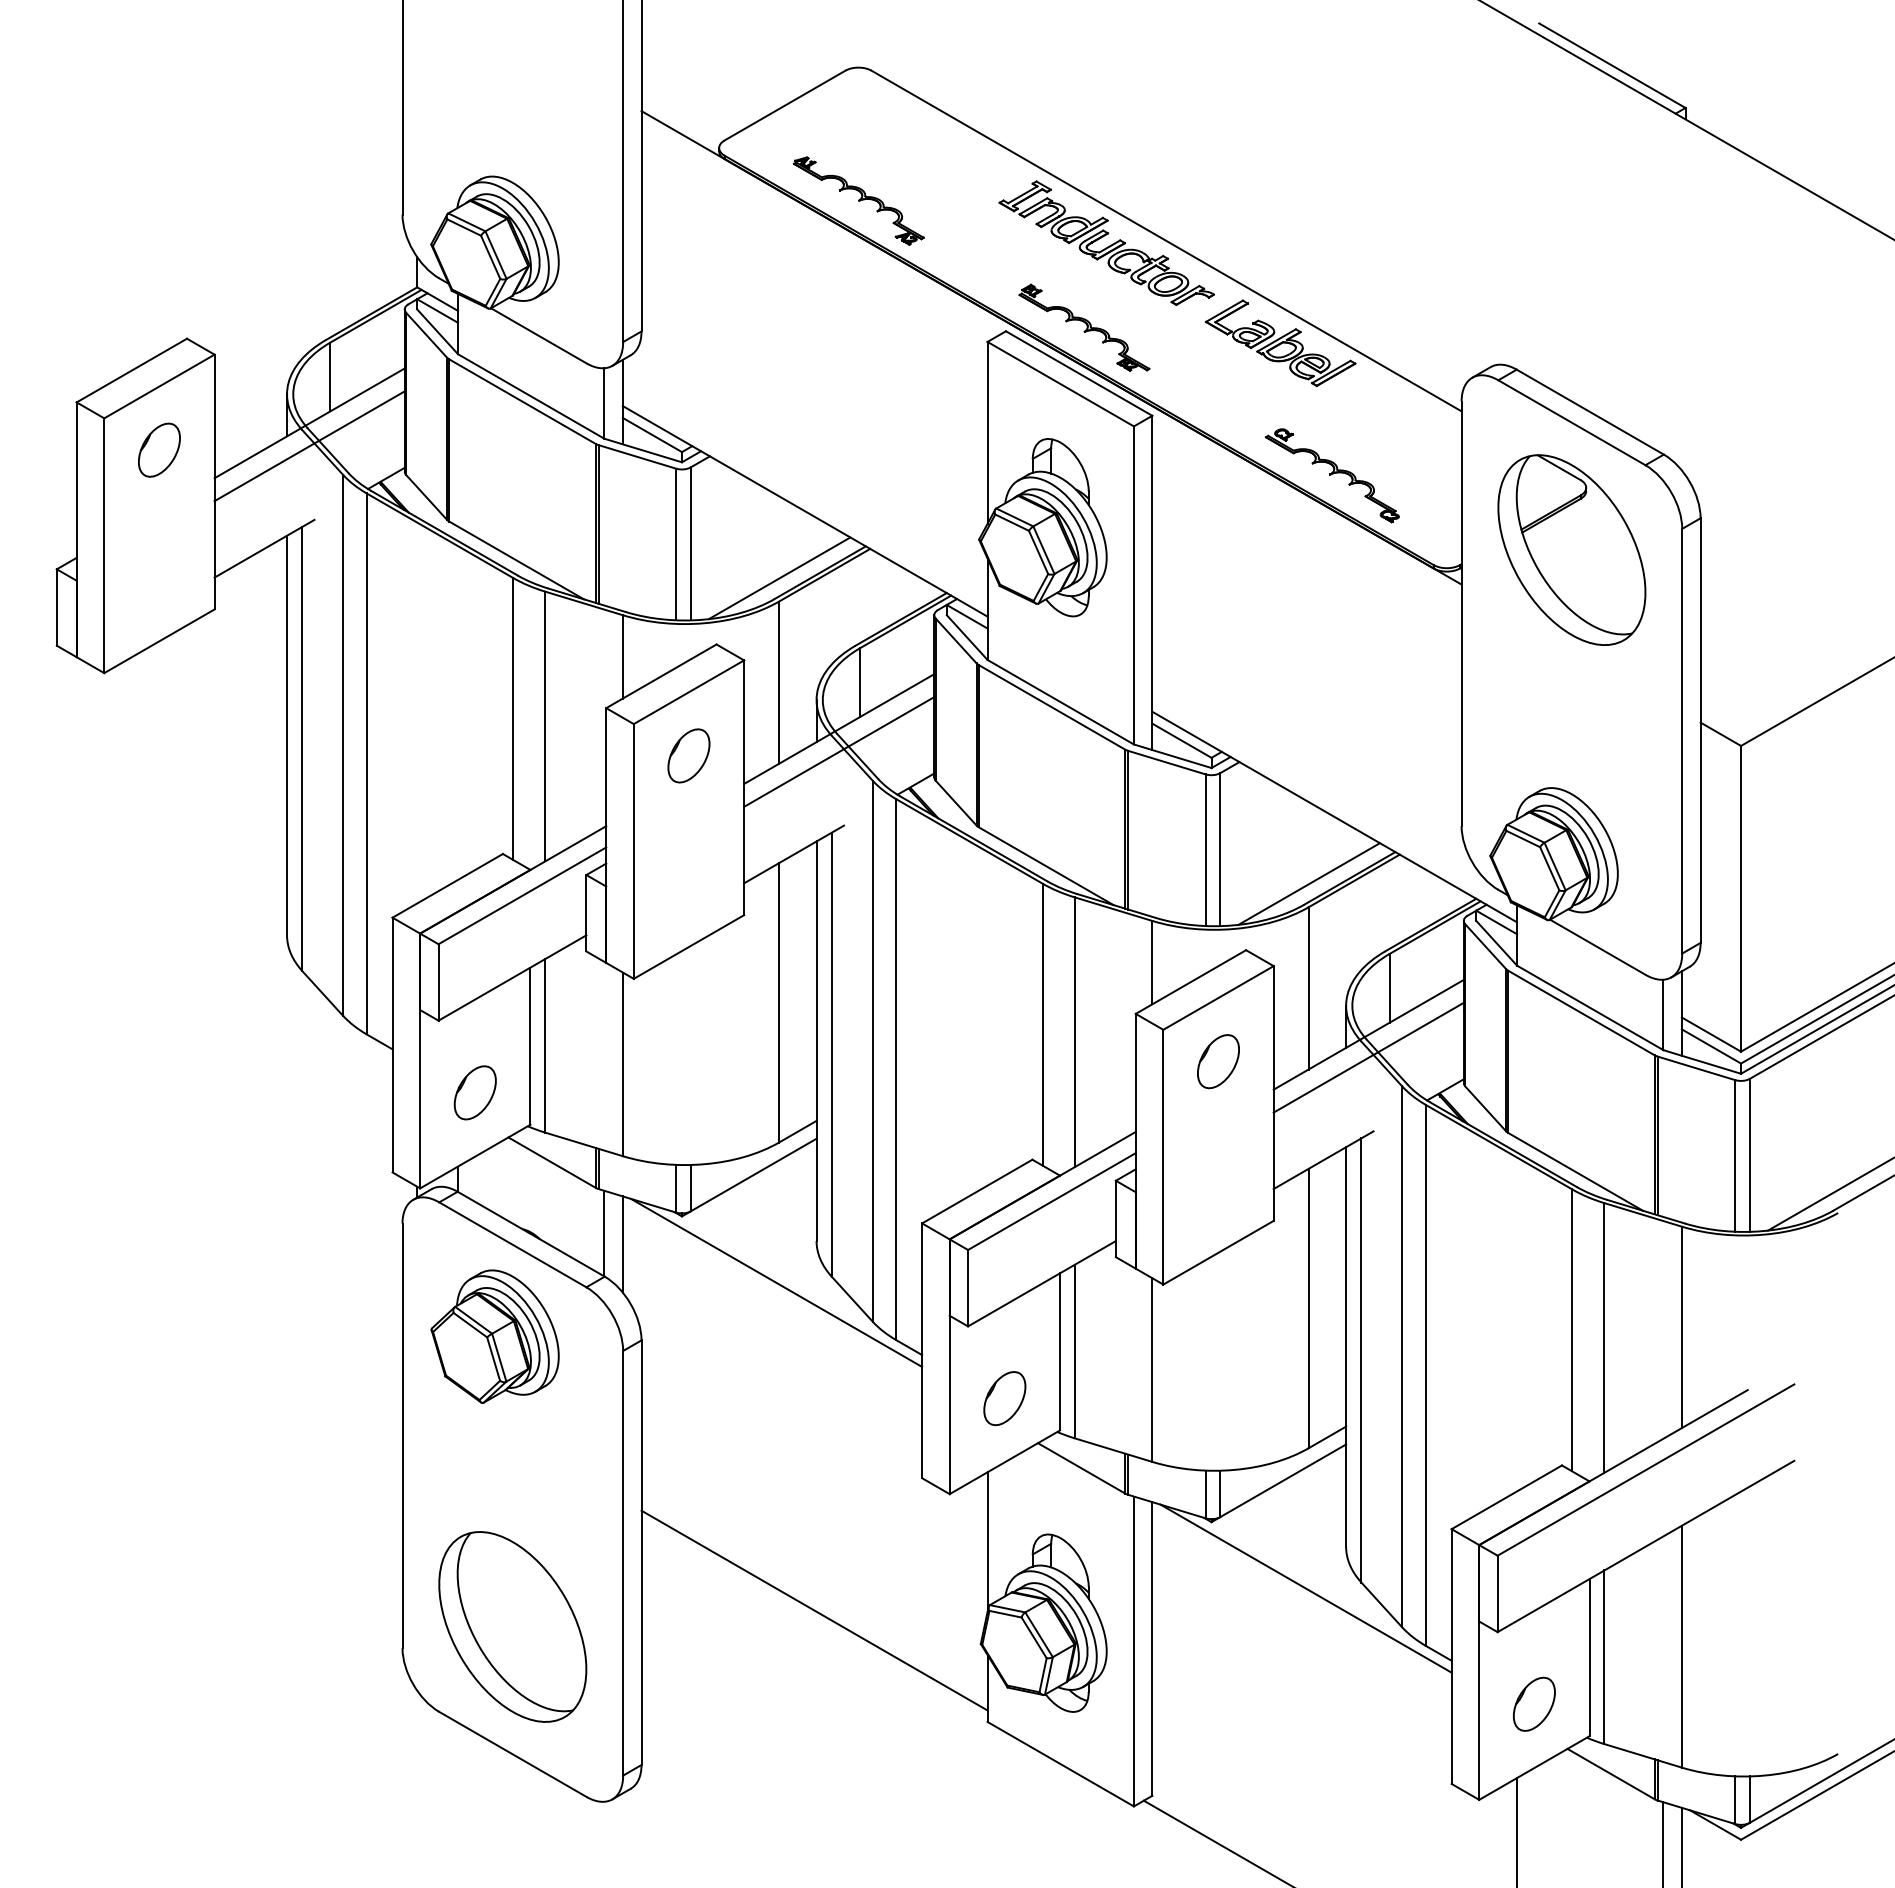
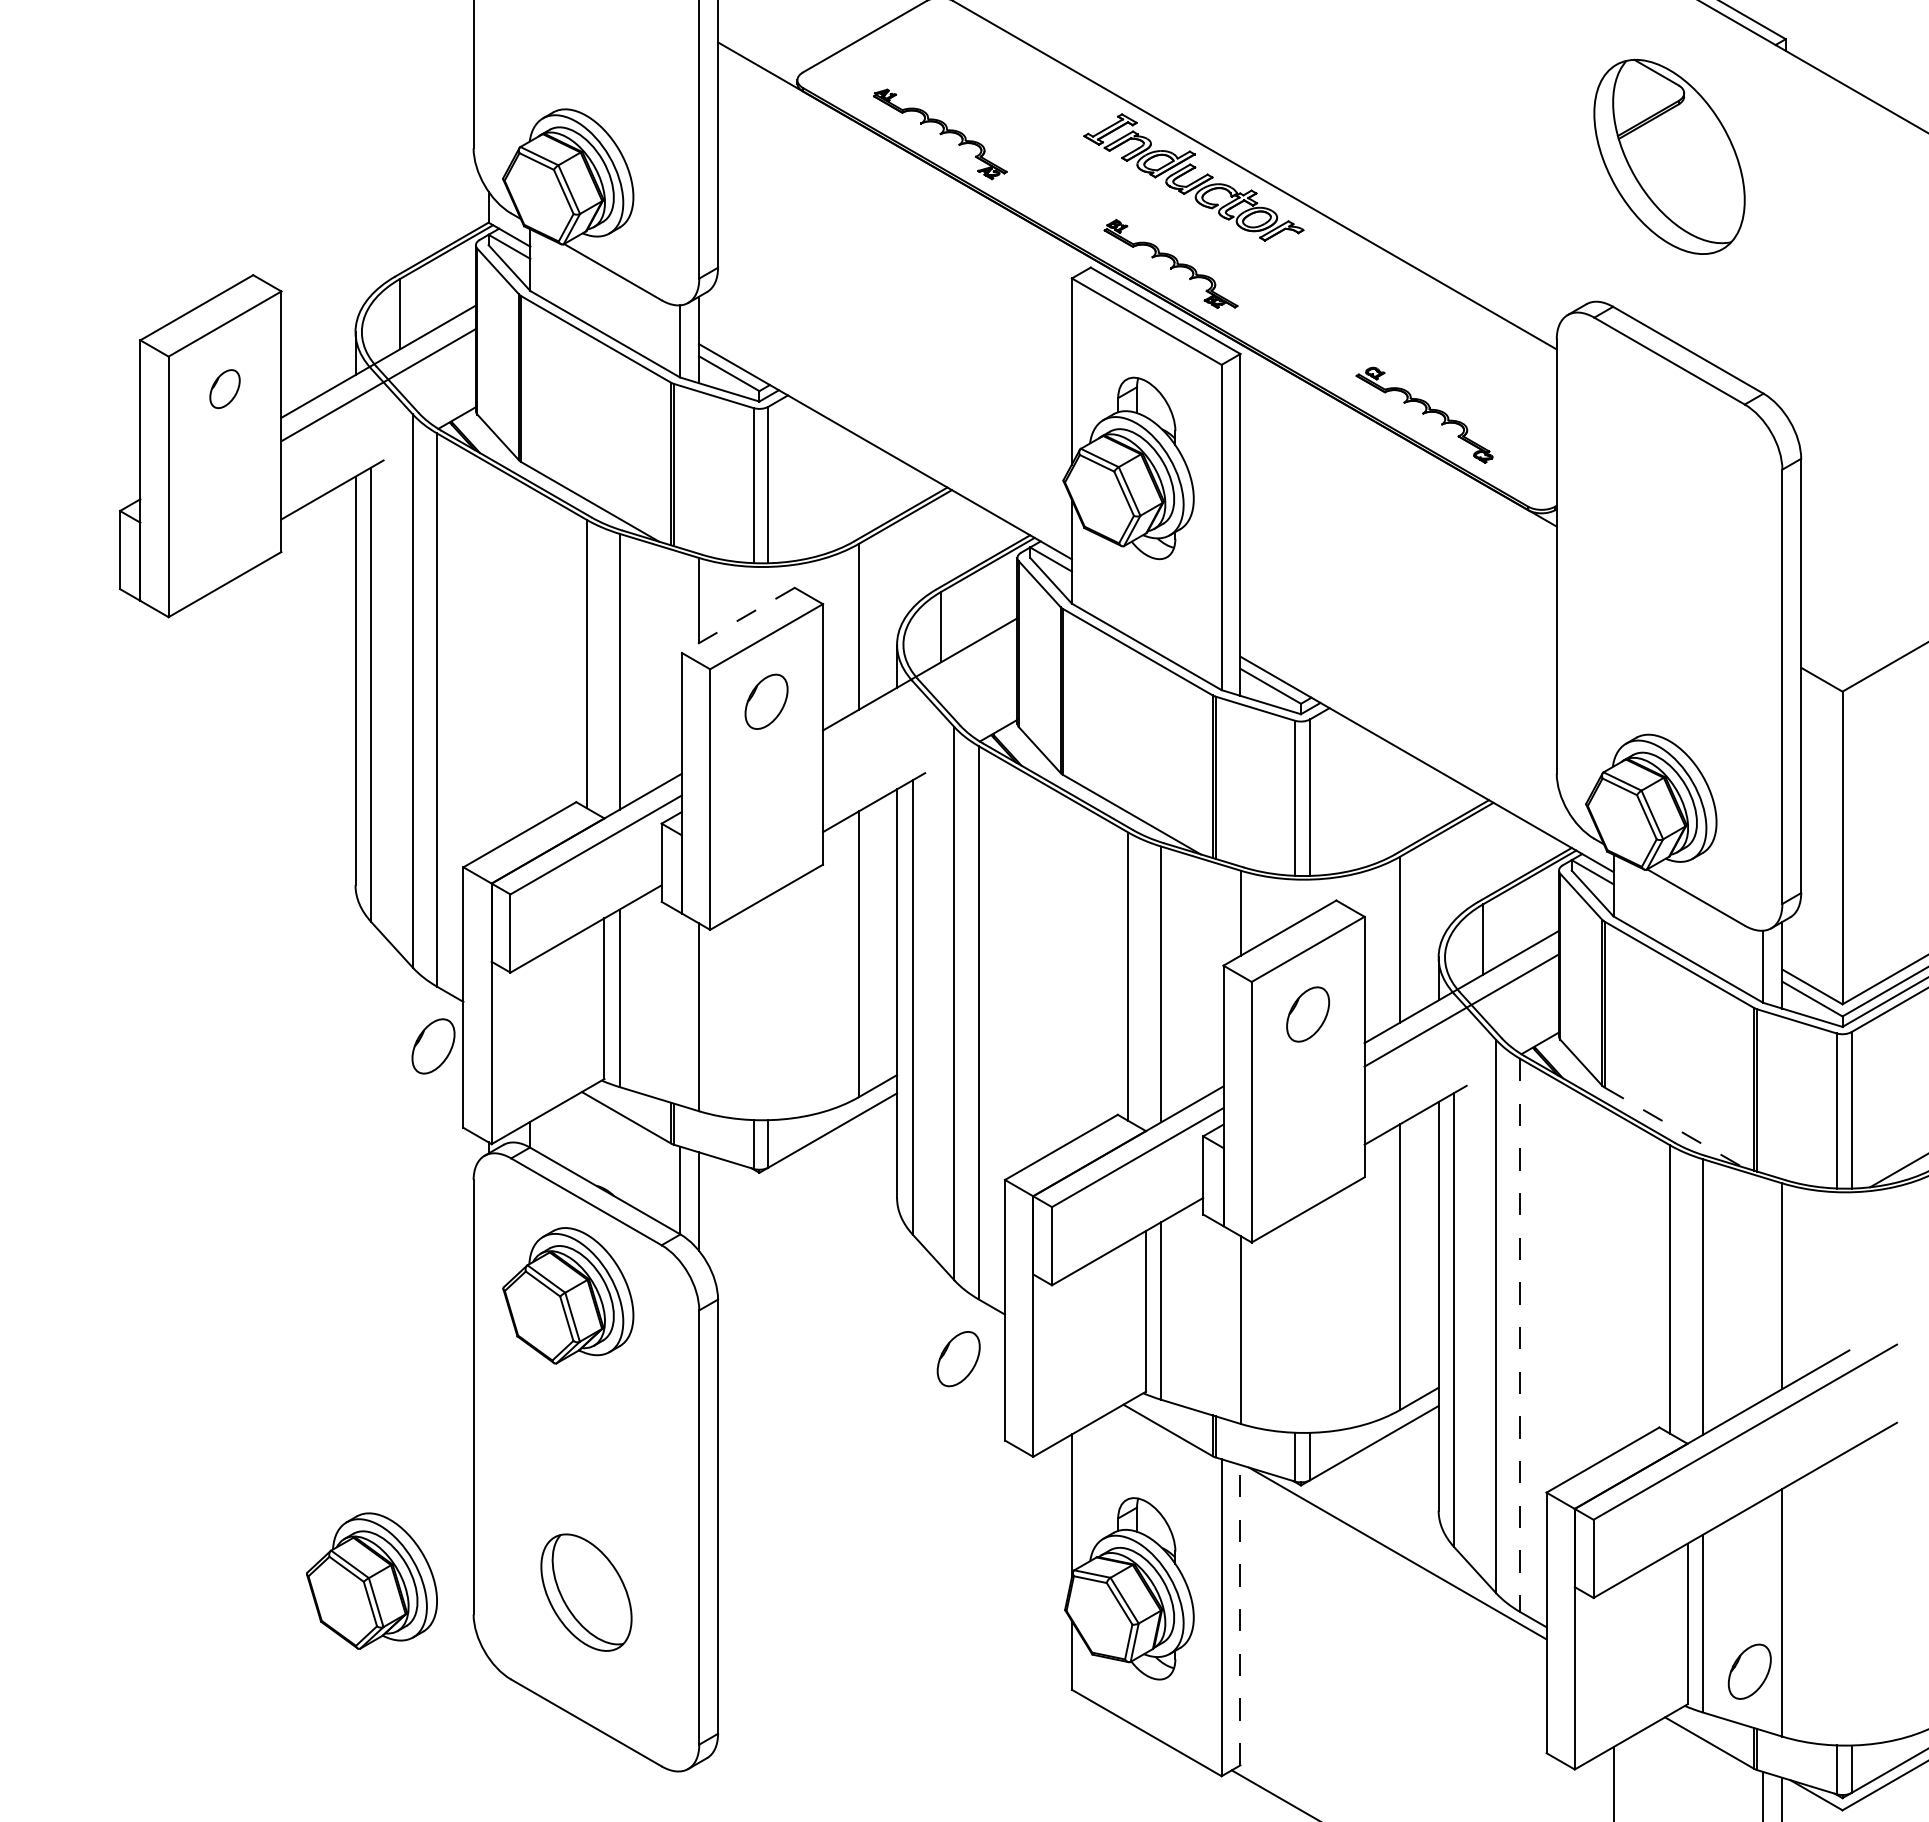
part: (1280, 342) -> (1371, 279), removed
part: (159, 449) -> (225, 388), size x0.7
part: (1571, 549) -> (1669, 156), moved
line: (779, 578) -> (859, 520), removed
line: (661, 676) -> (738, 620), solid -> dashed
line: (839, 751) -> (920, 697), removed
line: (1308, 883) -> (1400, 832), removed
part: (474, 1092) -> (432, 1046), moved
line: (1575, 1171) -> (1673, 1126), solid -> dashed
line: (776, 1282) -> (856, 1240), removed
line: (1425, 1375) -> (1519, 1335), solid -> dashed
part: (1004, 1398) -> (958, 1359), moved
line: (814, 1610) -> (894, 1575), removed
part: (302, 1615) -> (371, 1580), added
part: (512, 1626) -> (586, 1592), size x0.6
line: (1152, 1648) -> (1240, 1614), solid -> dashed
part: (1534, 1703) -> (1749, 1670), moved

